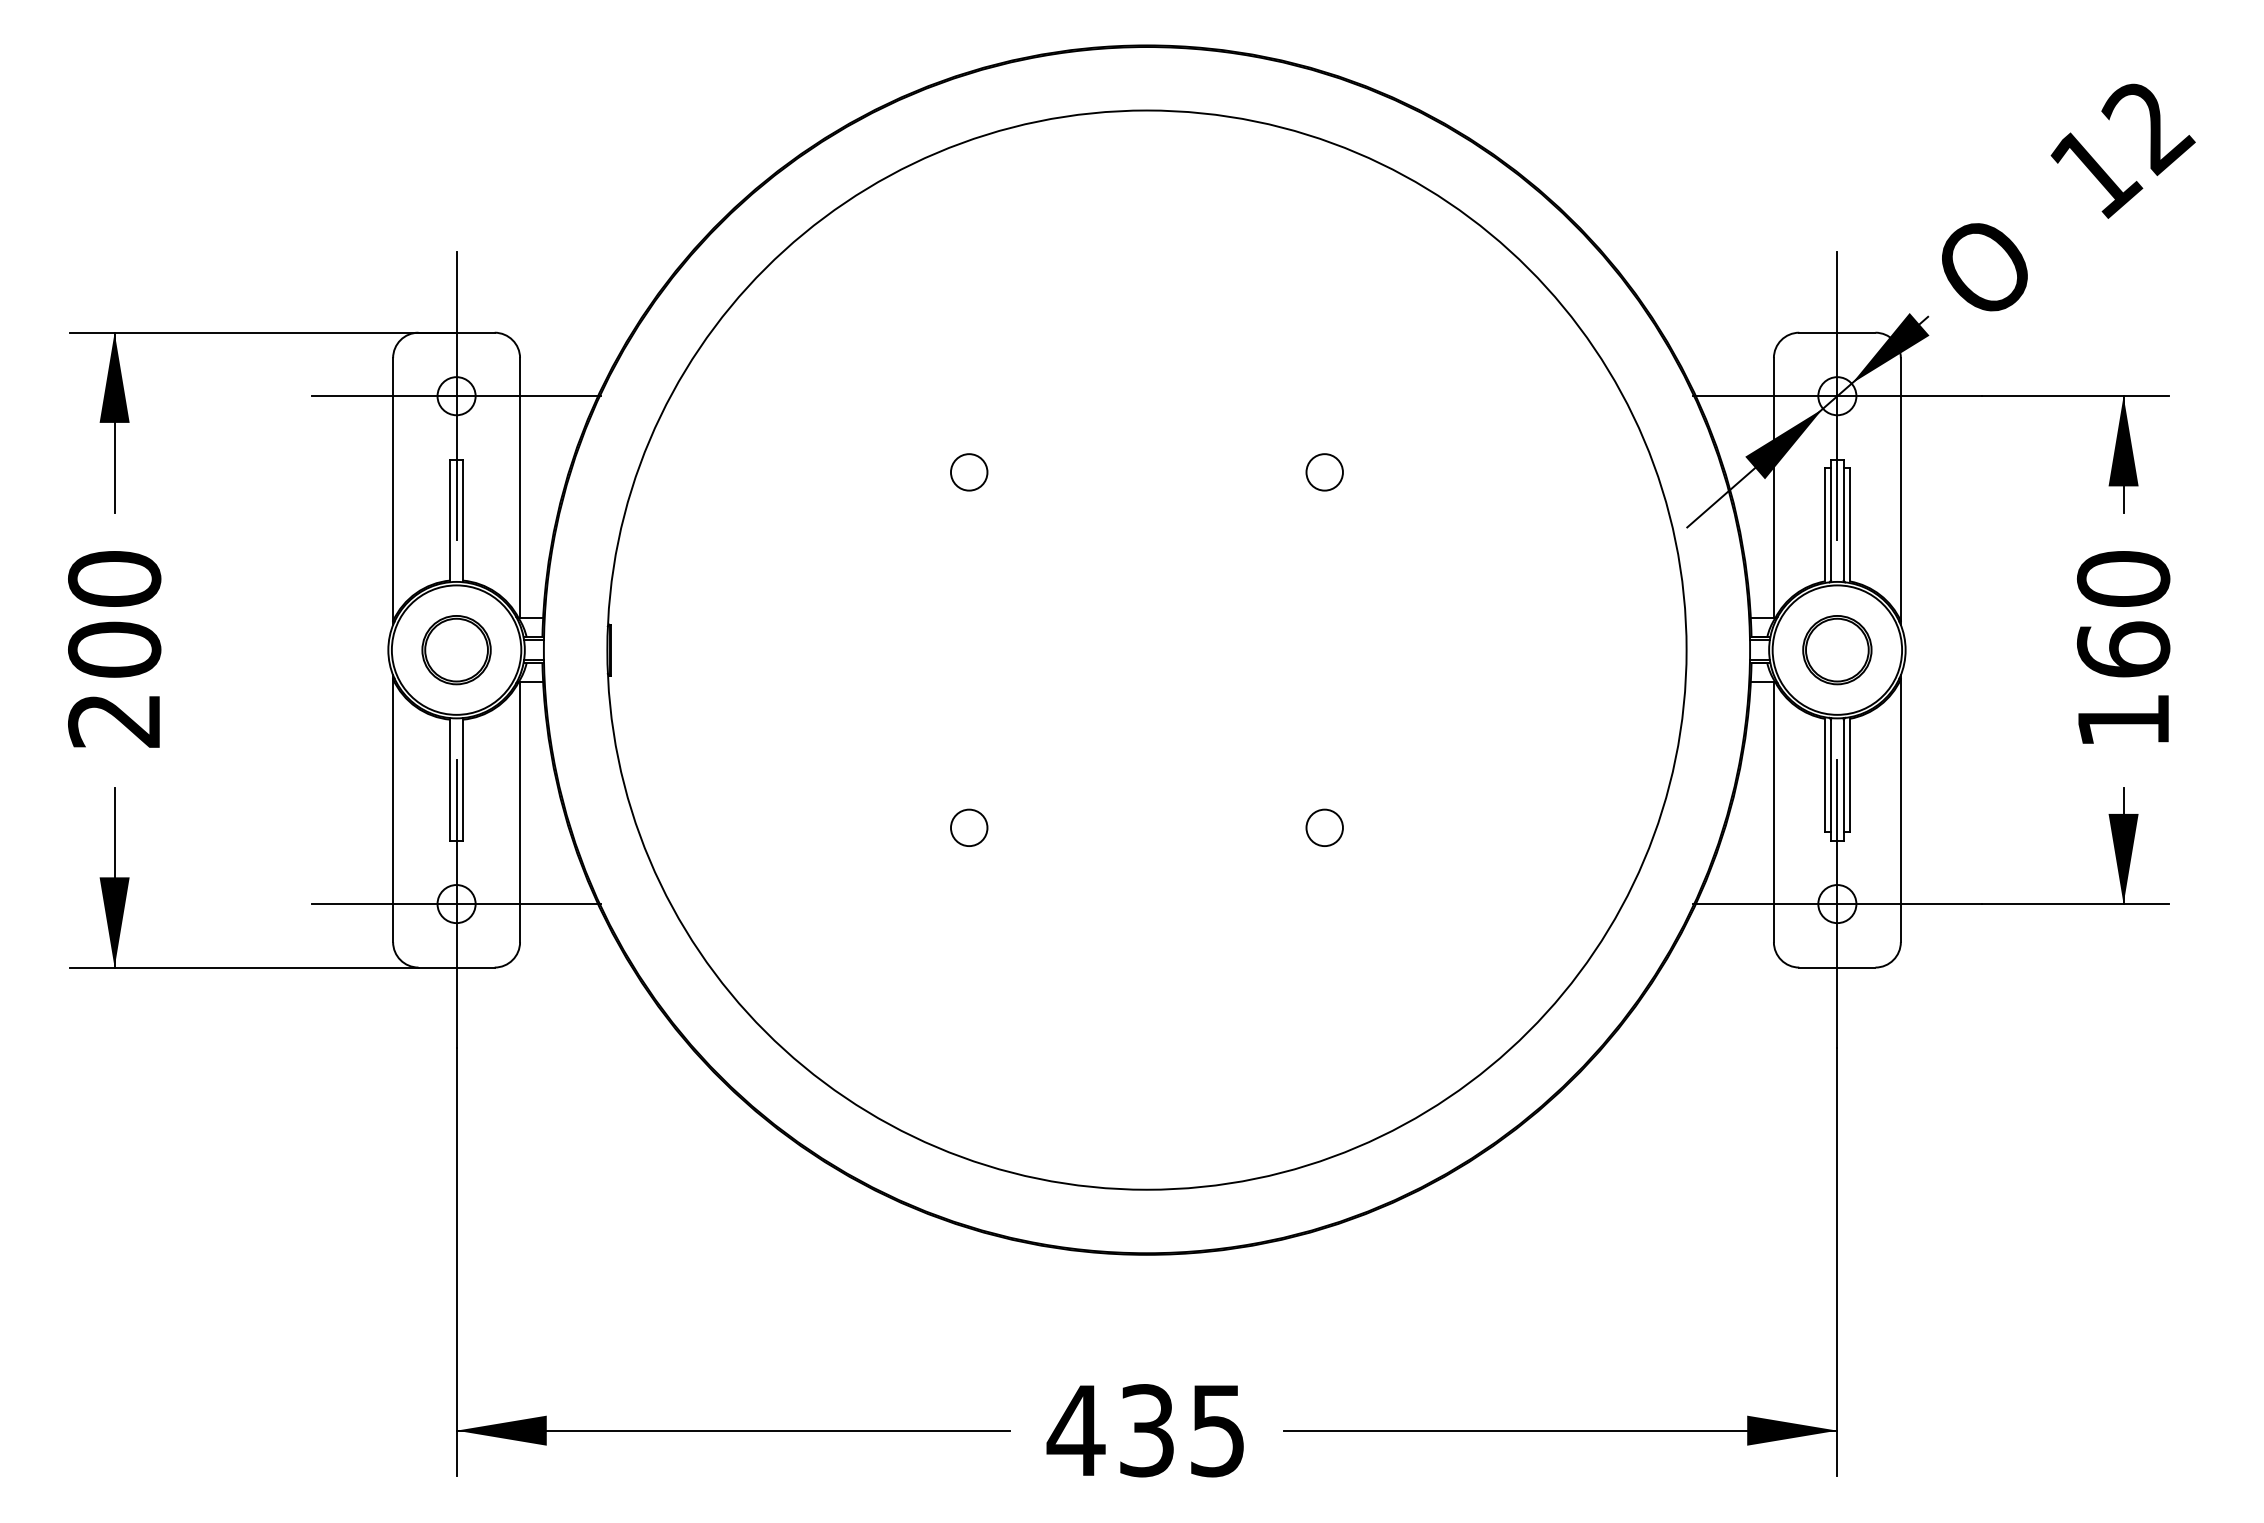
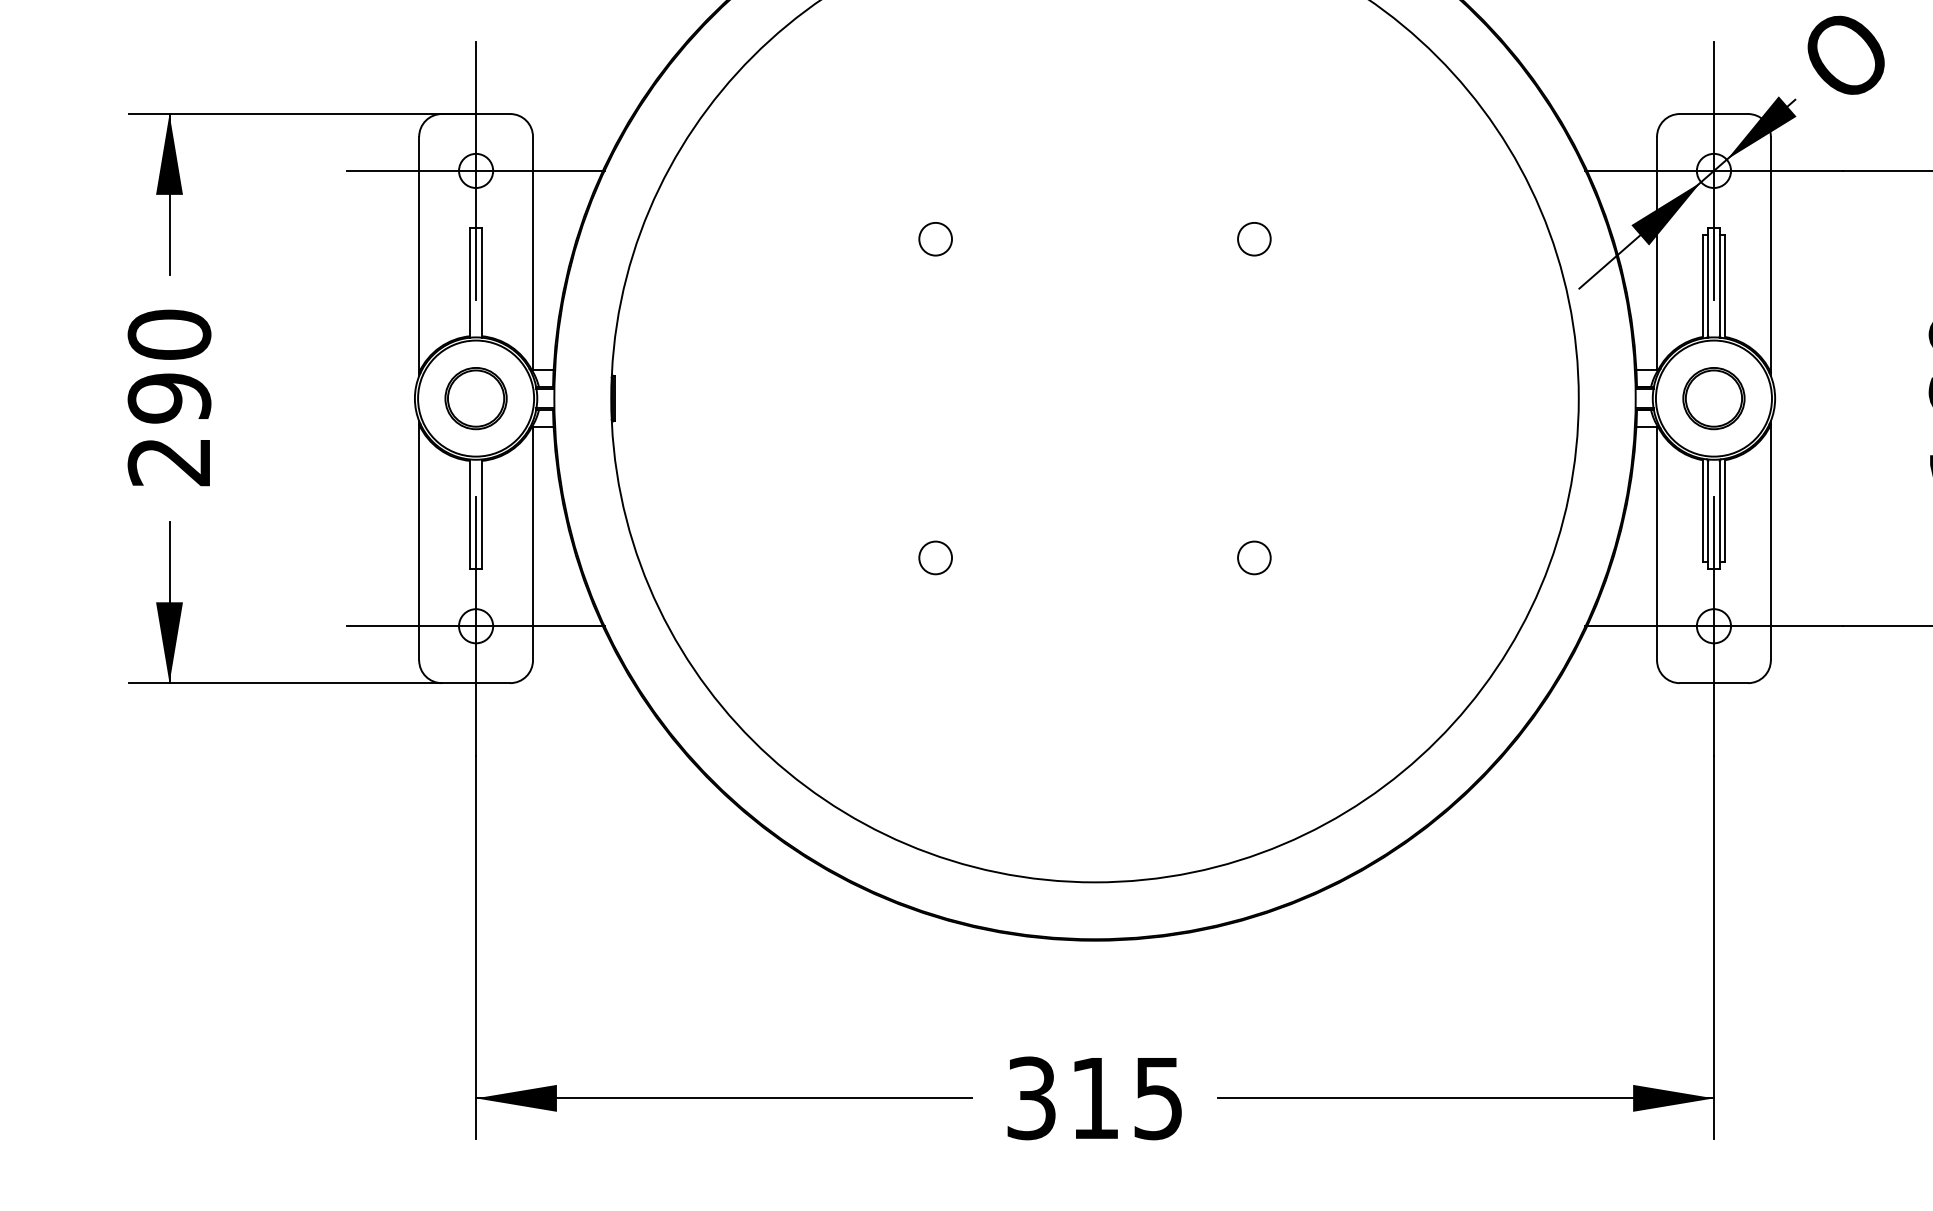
text: (114, 649) -> (169, 398), 200 -> 290
text: (1109, 1430) -> (1061, 1098), 435 -> 315

